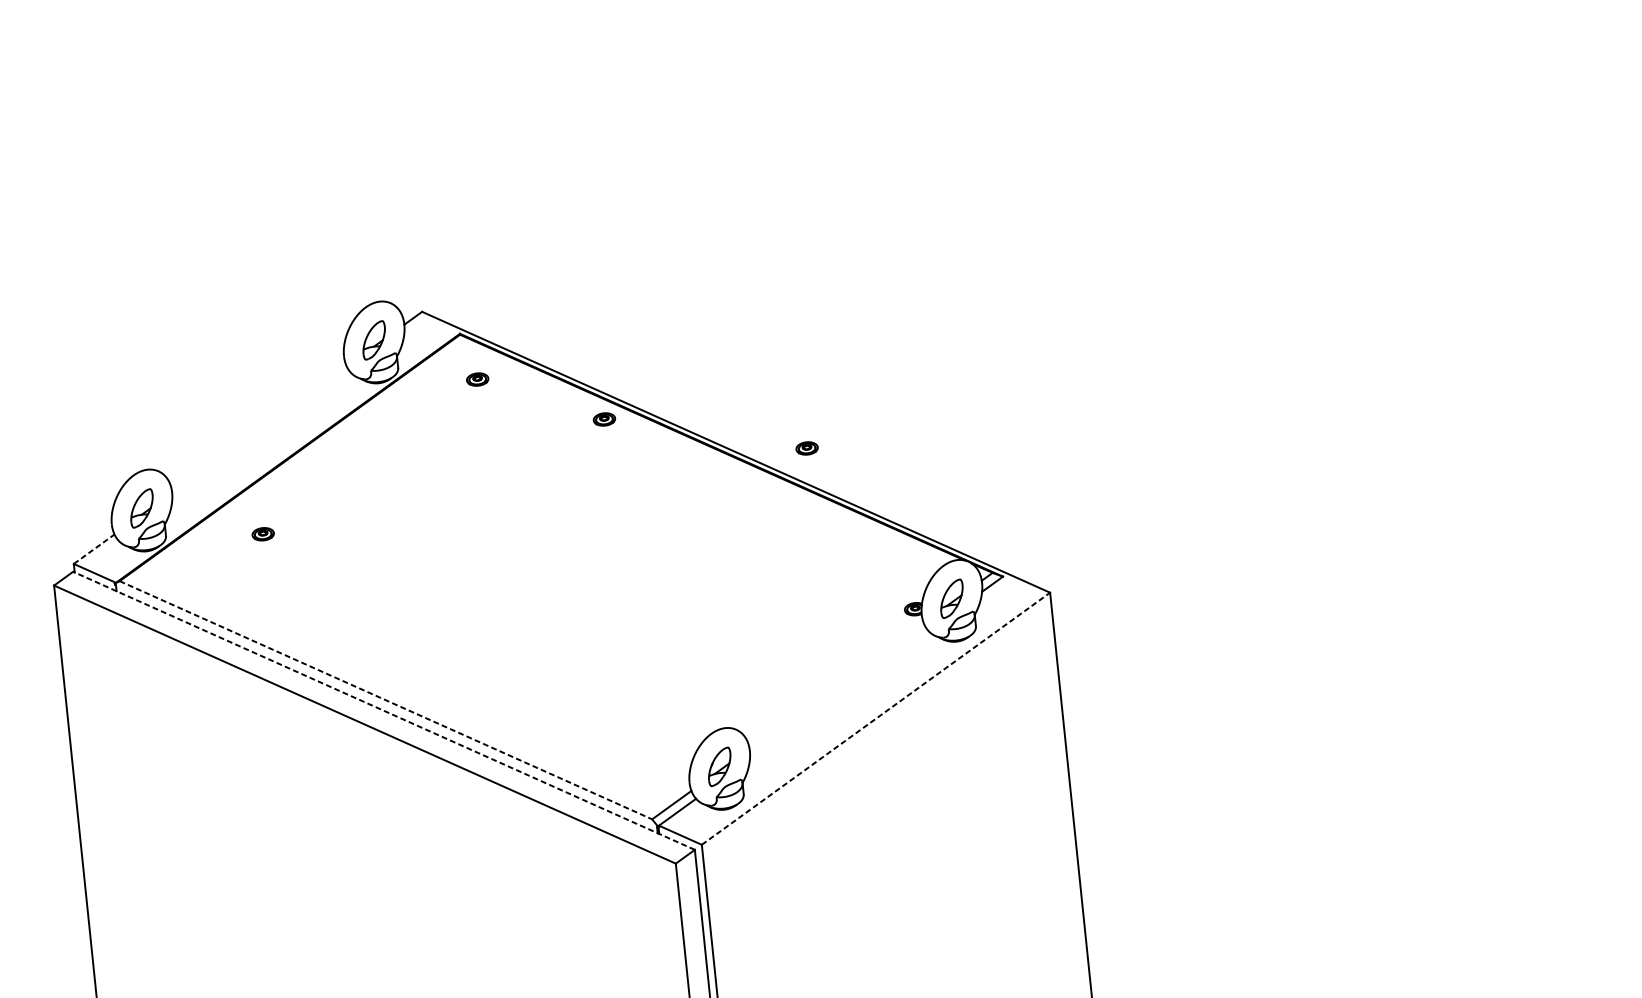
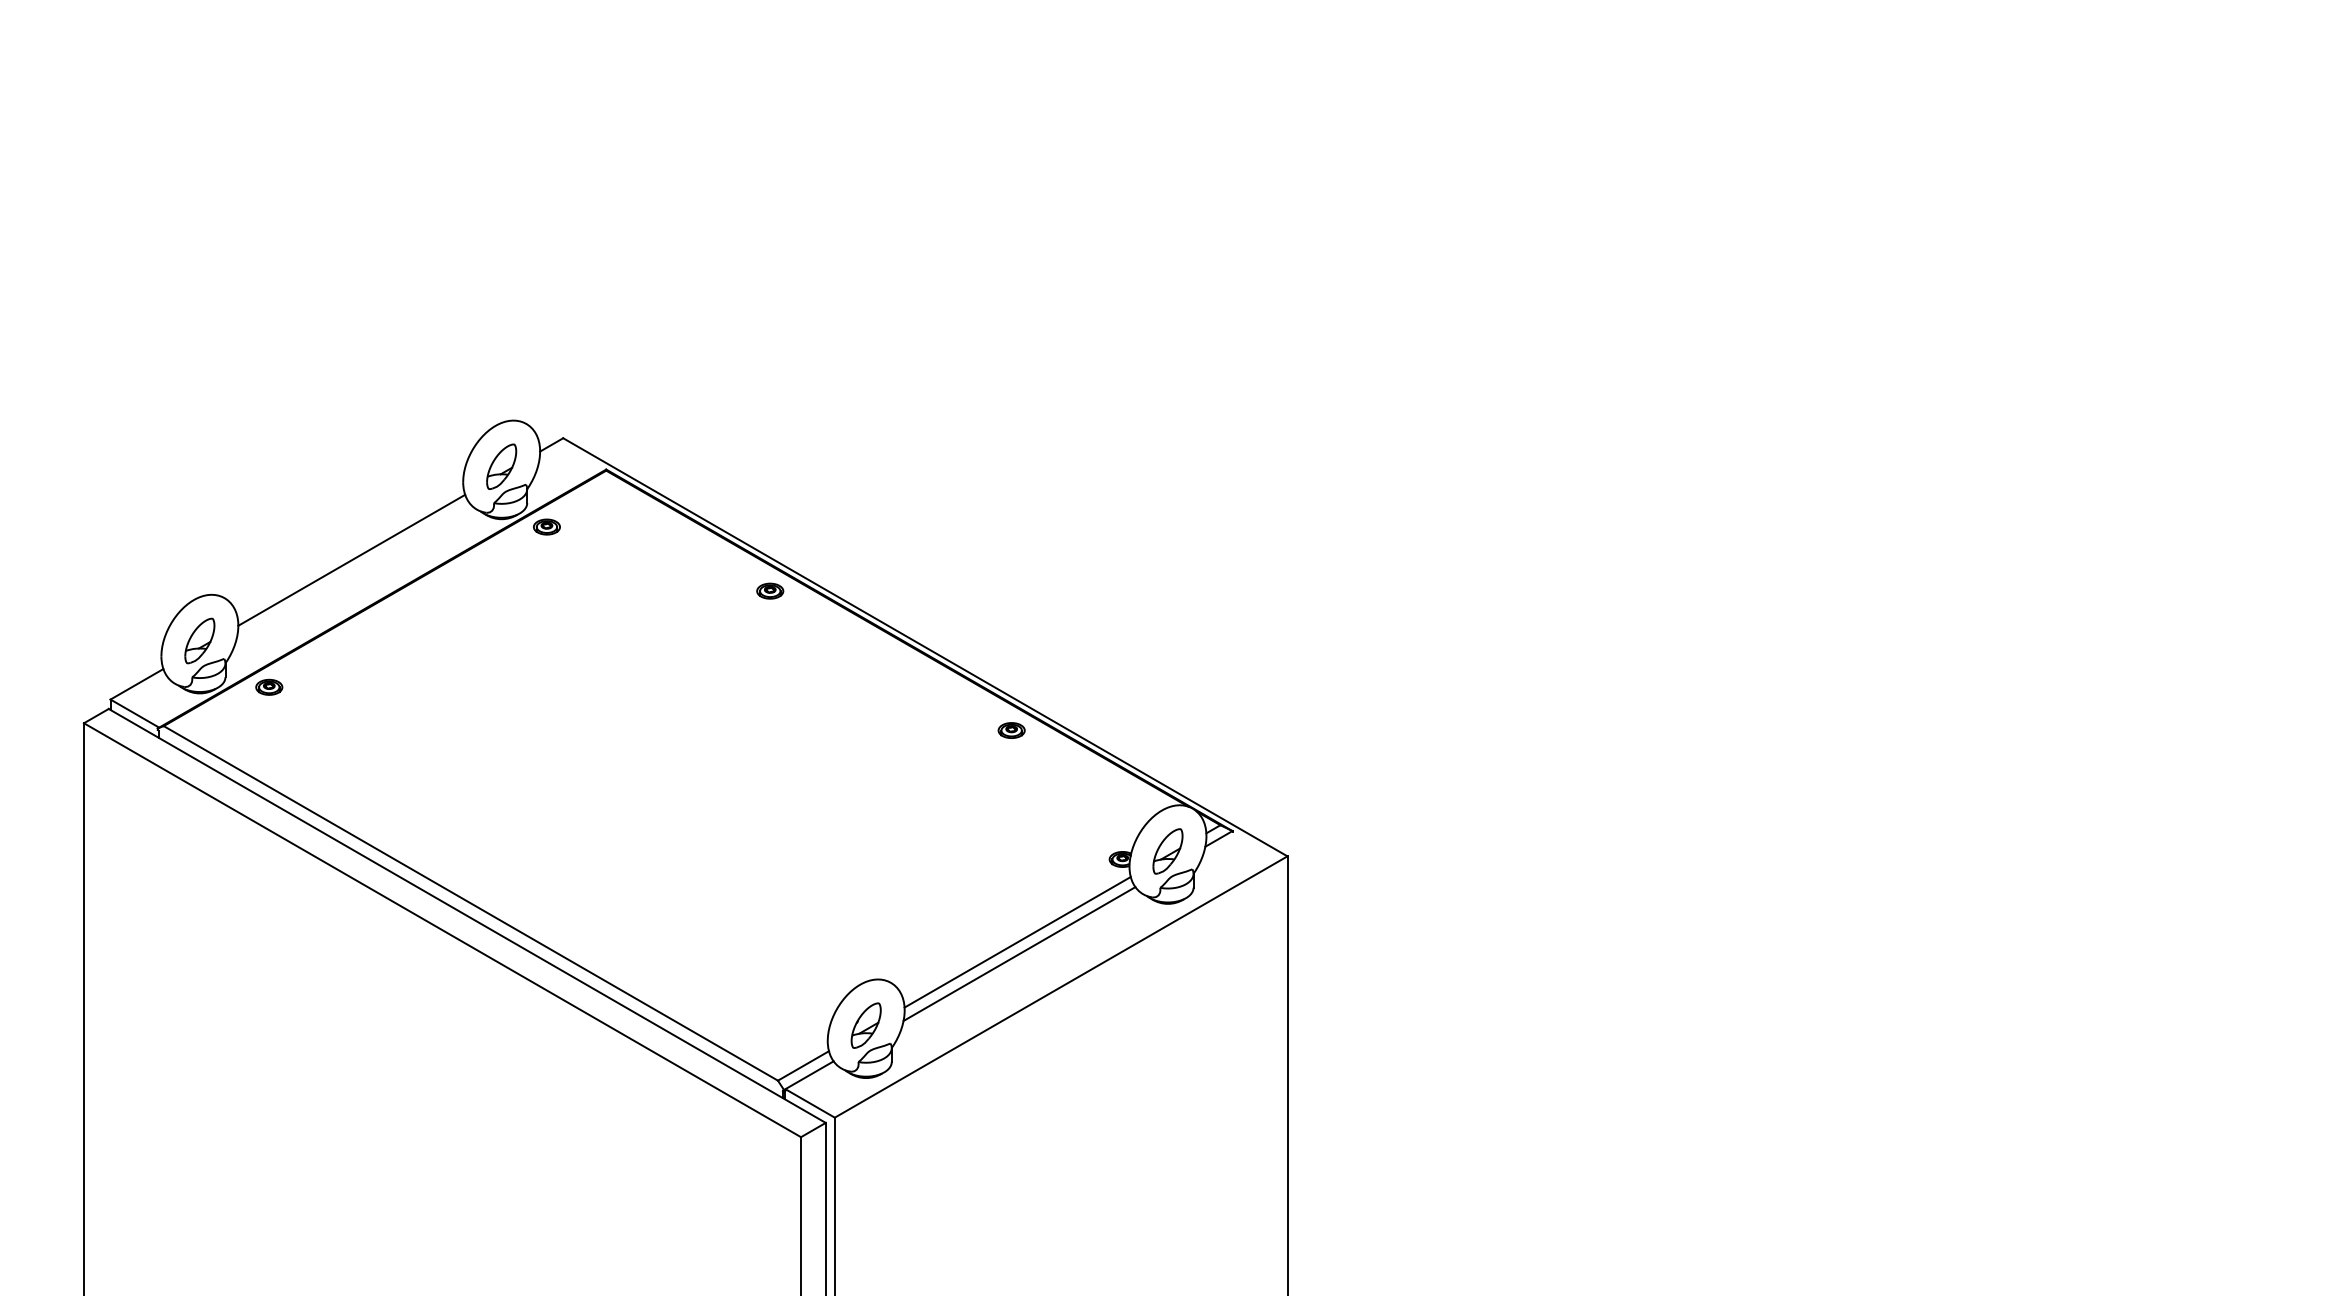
part: (477, 379) -> (546, 526), moved
line: (259, 428) -> (351, 559), added
part: (806, 448) -> (1011, 730), moved
part: (263, 533) -> (269, 686), moved
line: (94, 549) -> (137, 684), dashed -> solid
line: (836, 685) -> (1017, 941), added
line: (839, 694) -> (1019, 953), added
line: (385, 700) -> (470, 903), dashed -> solid
line: (384, 710) -> (467, 915), dashed -> solid
line: (876, 718) -> (1061, 986), dashed -> solid

